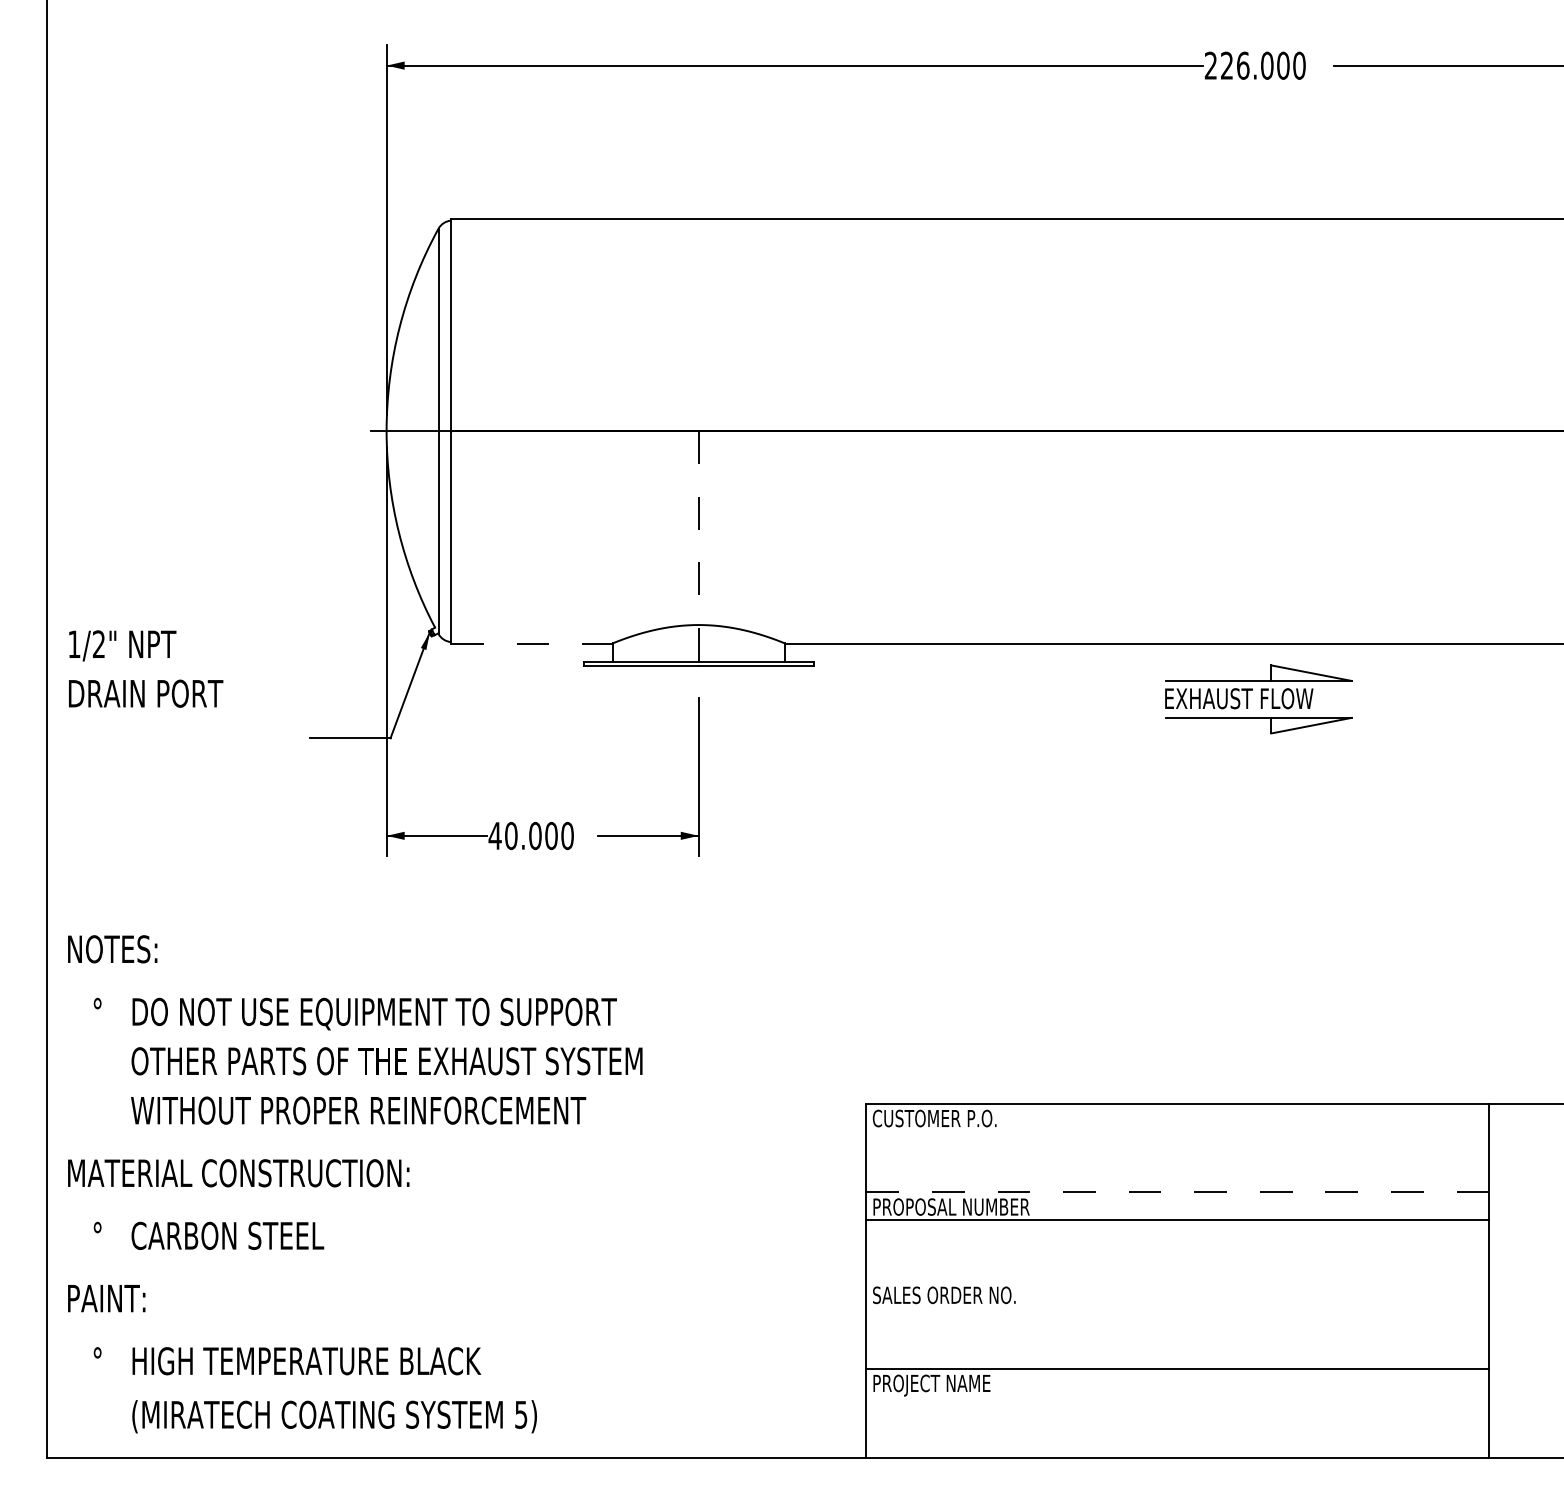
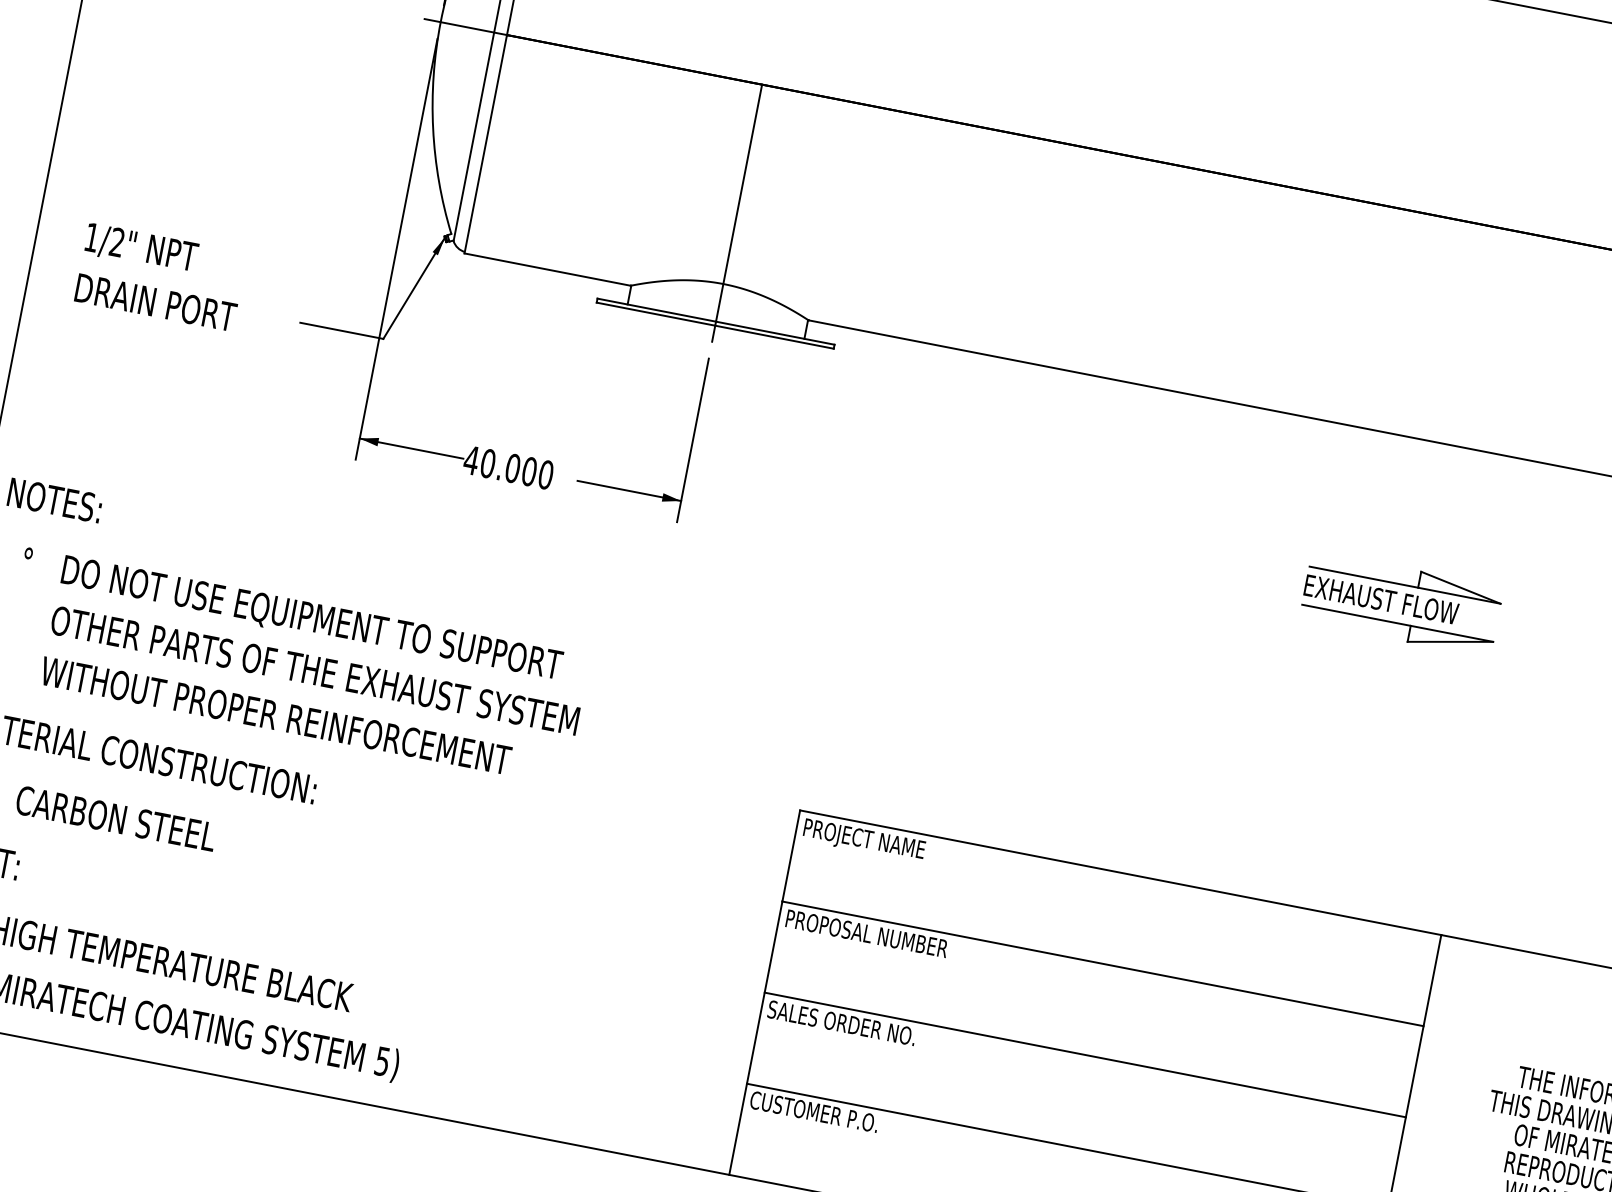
line: (698, 556) -> (736, 213), dashed -> solid
line: (531, 643) -> (547, 269), dashed -> solid
text: (146, 668) -> (161, 276), moved
part: (1258, 699) -> (1401, 604), moved
text: (934, 1120) -> (866, 841), CUSTOMER P.O. -> PROJECT NAME
line: (1177, 1192) -> (1102, 963), dashed -> solid
line: (1177, 1219) -> (1084, 1054), moved
text: (934, 1385) -> (813, 1114), PROJECT NAME -> CUSTOMER P.O.

